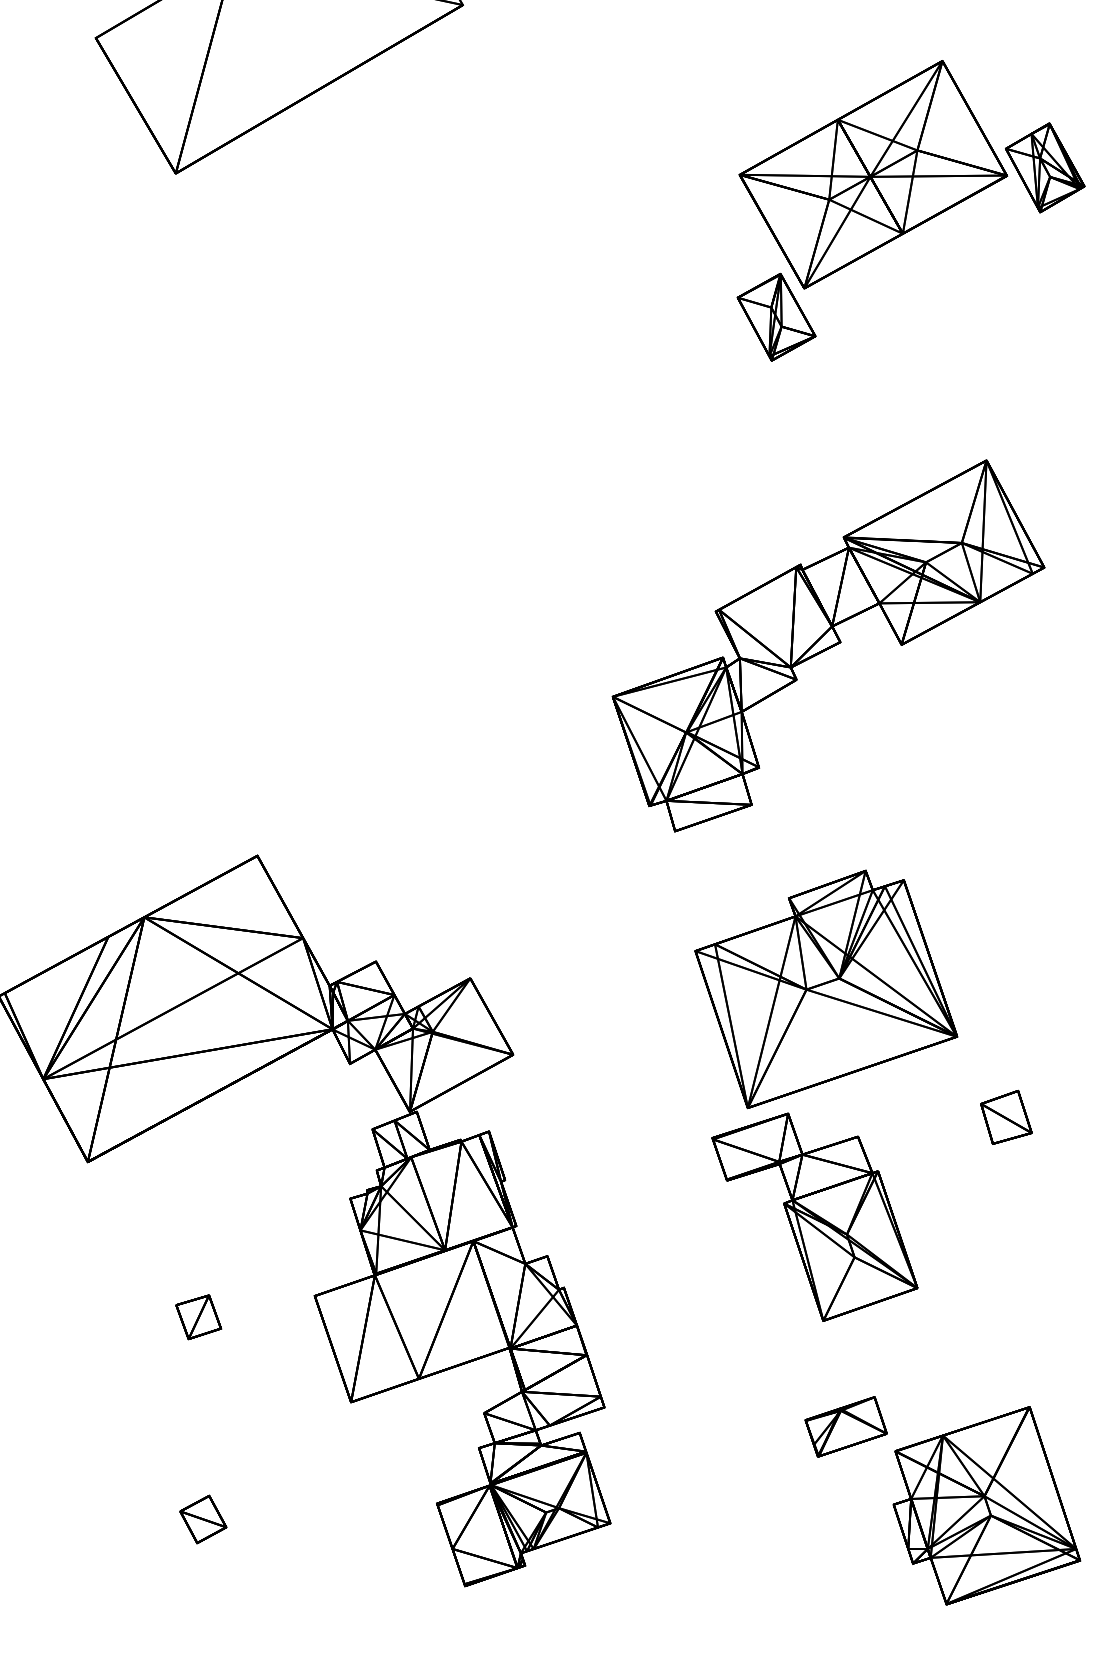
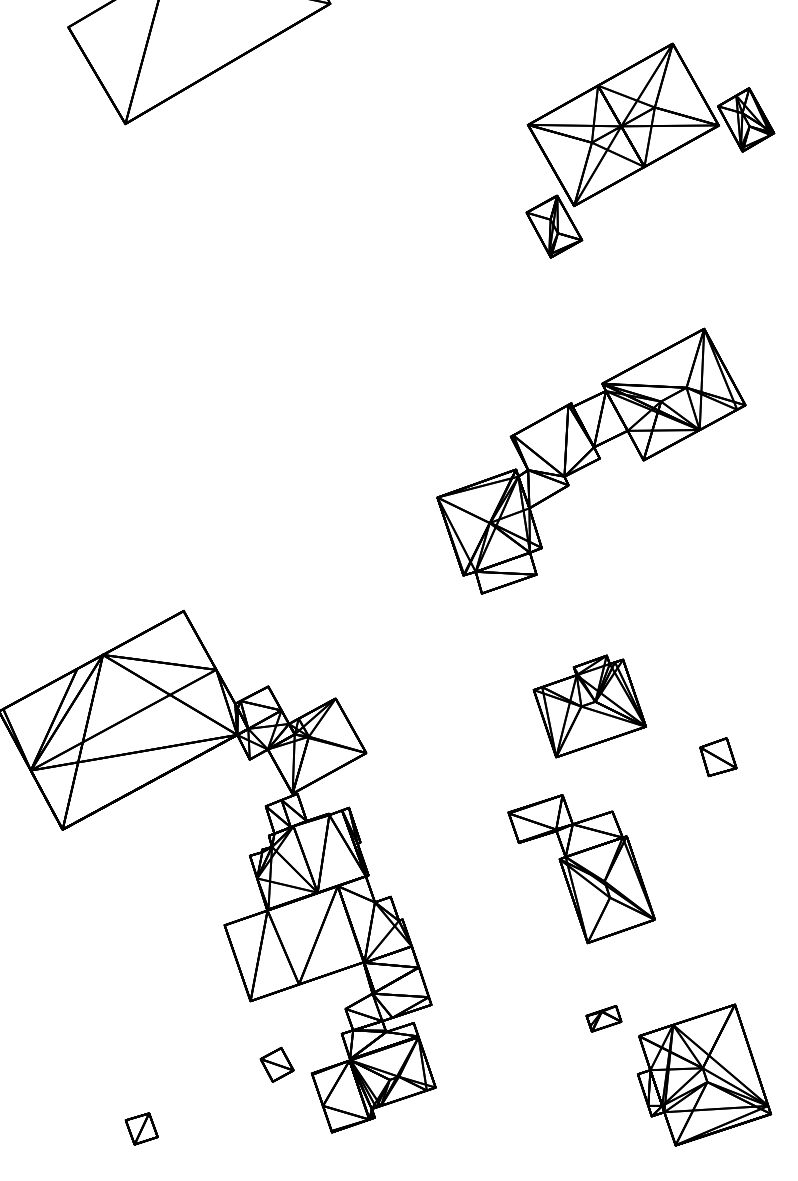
part: (826, 989) -> (589, 706), size x0.6
part: (1006, 1116) -> (718, 756), moved
part: (198, 1317) -> (141, 1129), moved
part: (845, 1426) -> (603, 1018), size x0.6
part: (203, 1519) -> (277, 1064), moved

